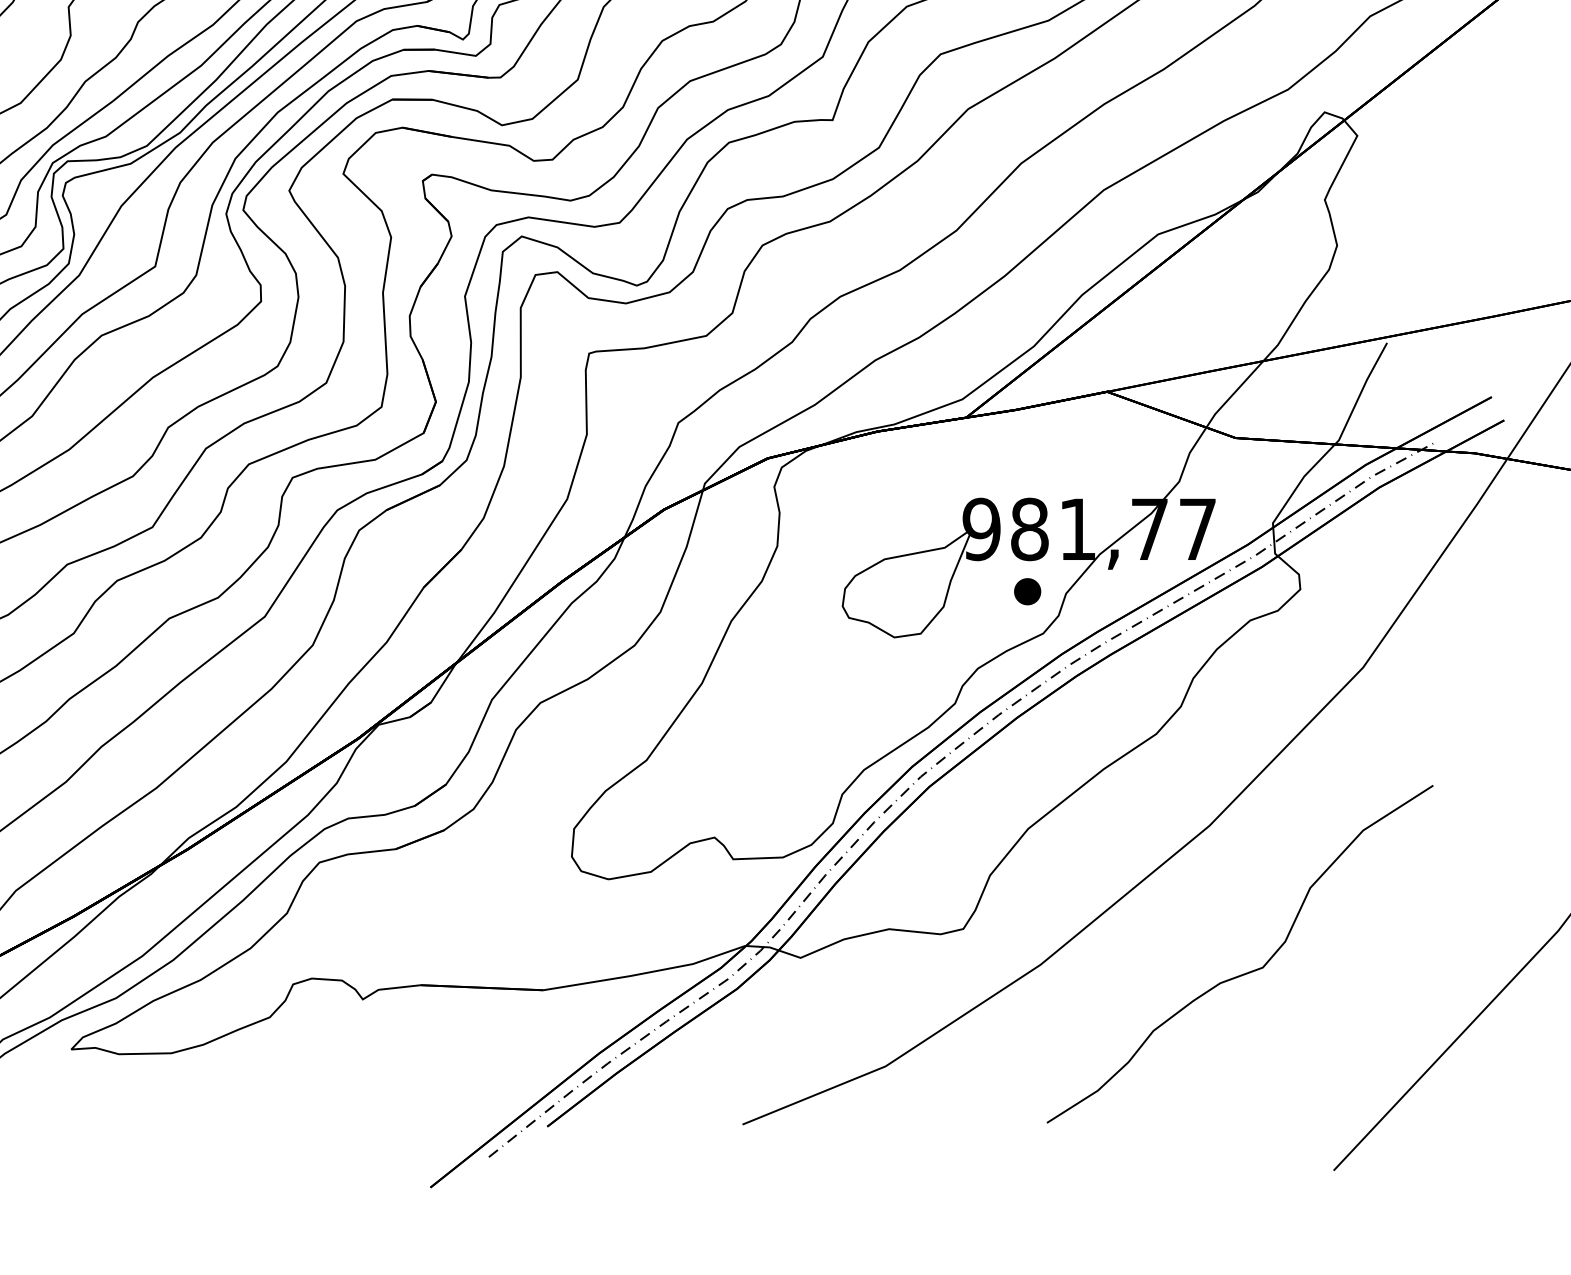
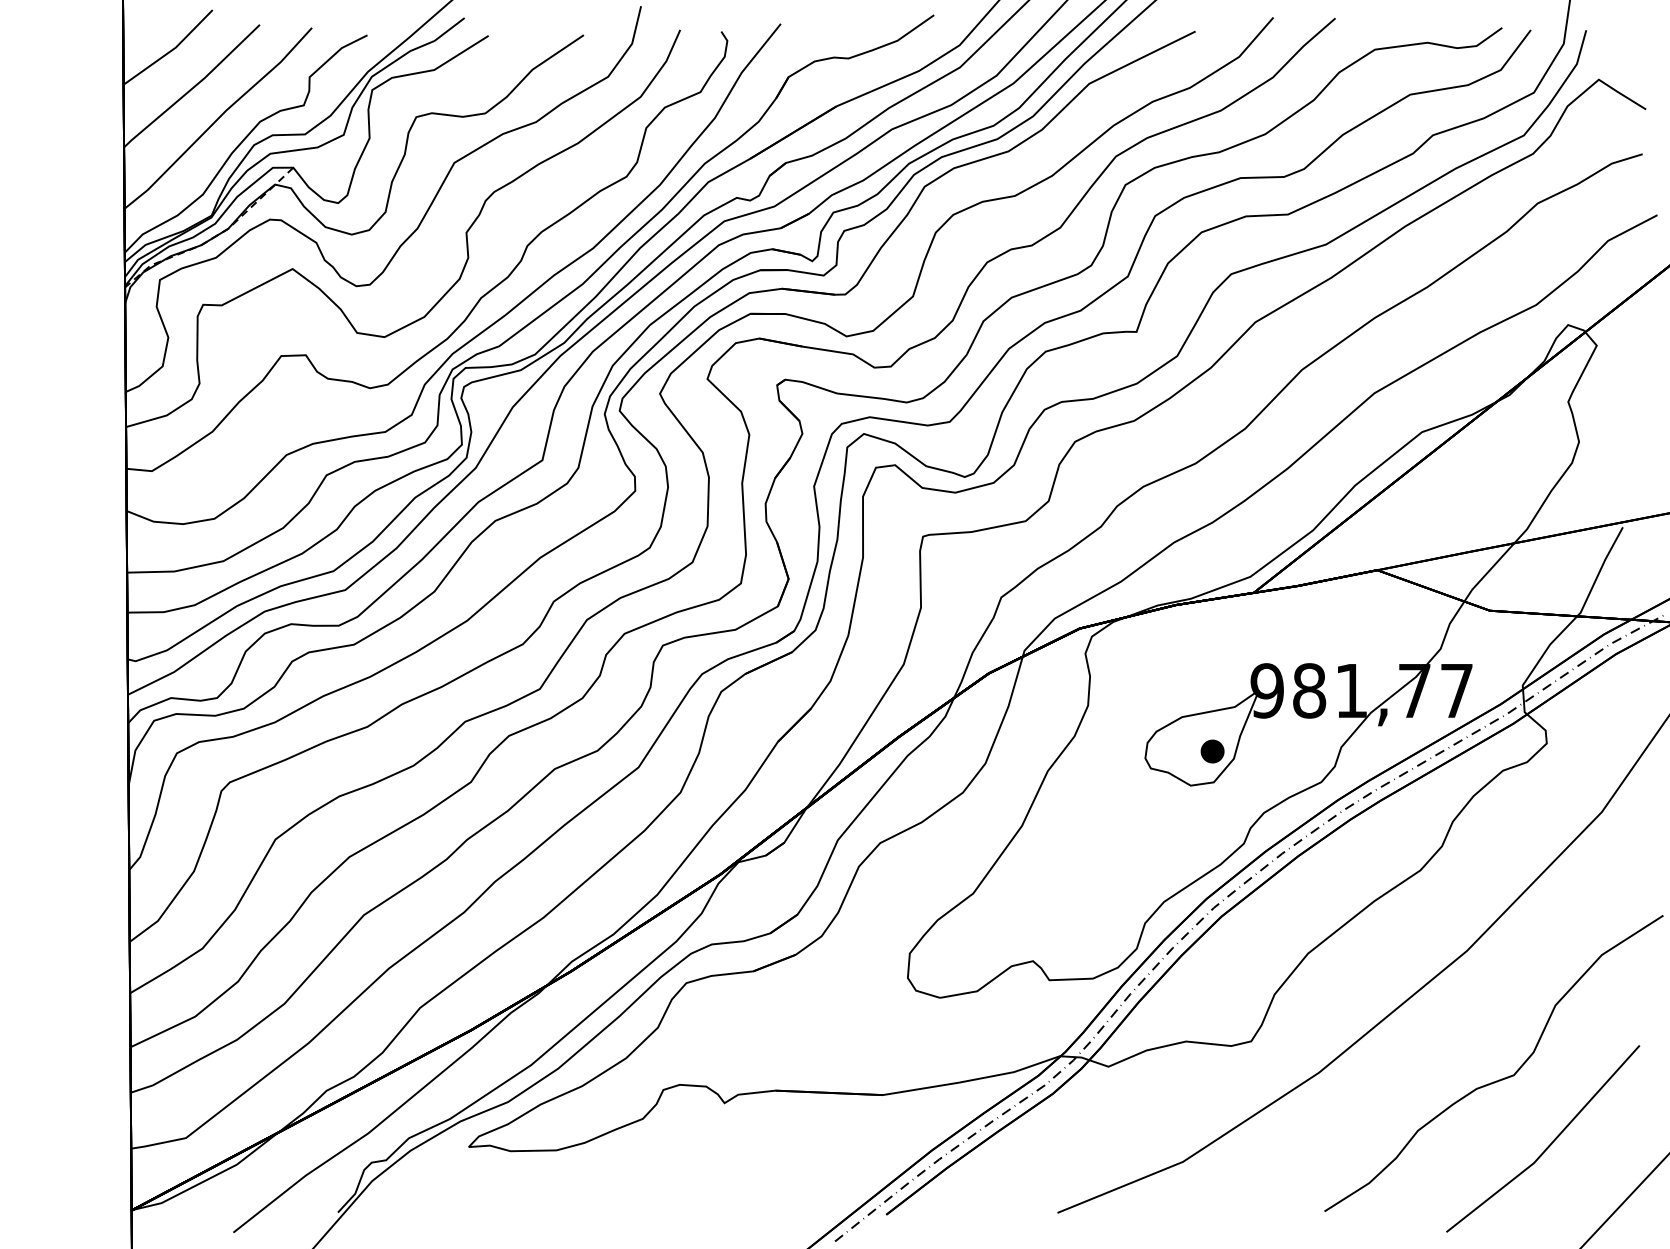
part: (1027, 591) -> (1212, 751), moved
line: (1303, 1046) -> (1549, 1144), added

